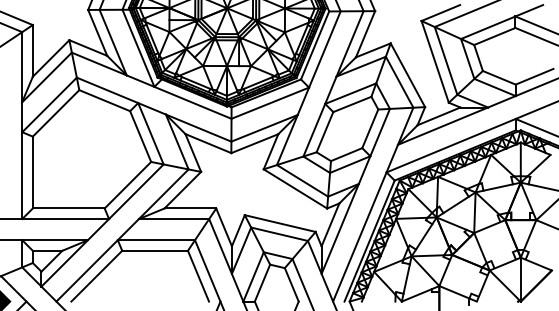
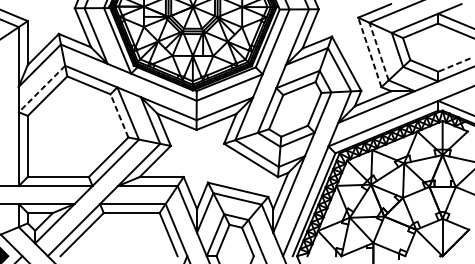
line: (446, 60) -> (379, 51), solid -> dashed
line: (435, 61) -> (370, 52), solid -> dashed
line: (534, 76) -> (454, 64), solid -> dashed
line: (49, 104) -> (41, 88), solid -> dashed
line: (140, 136) -> (119, 115), solid -> dashed

